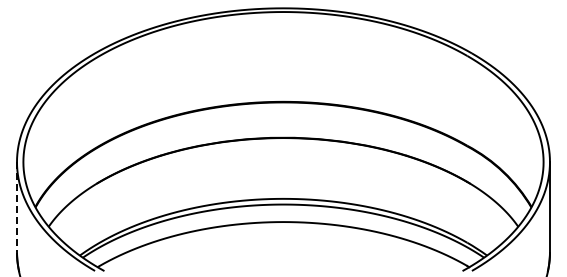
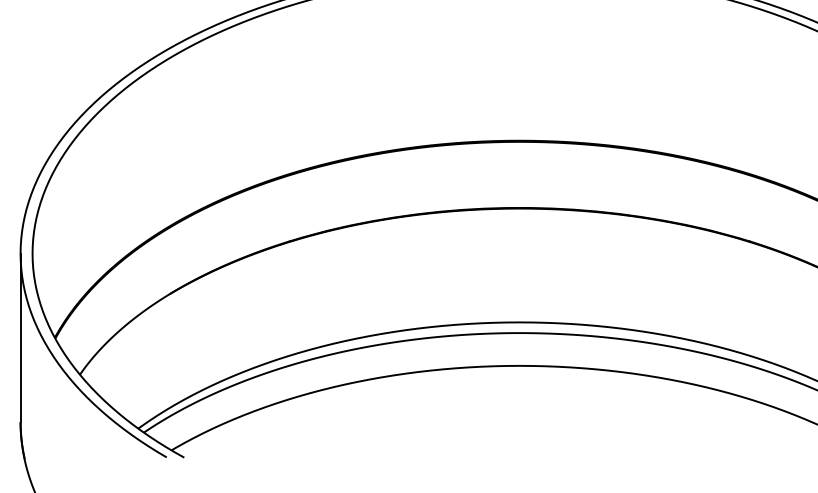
line: (17, 207) -> (21, 338), dashed -> solid

